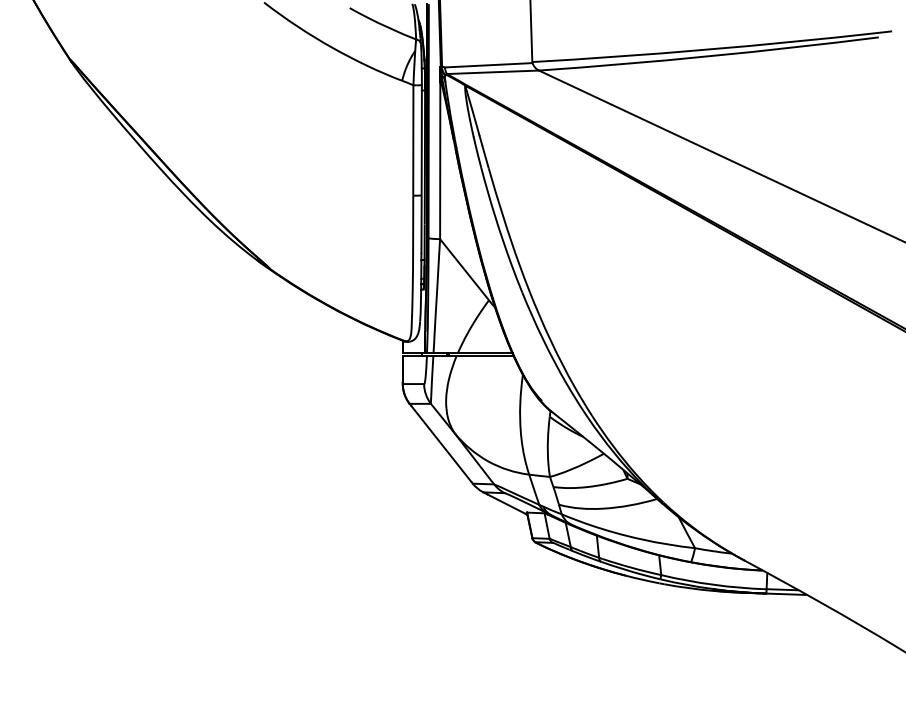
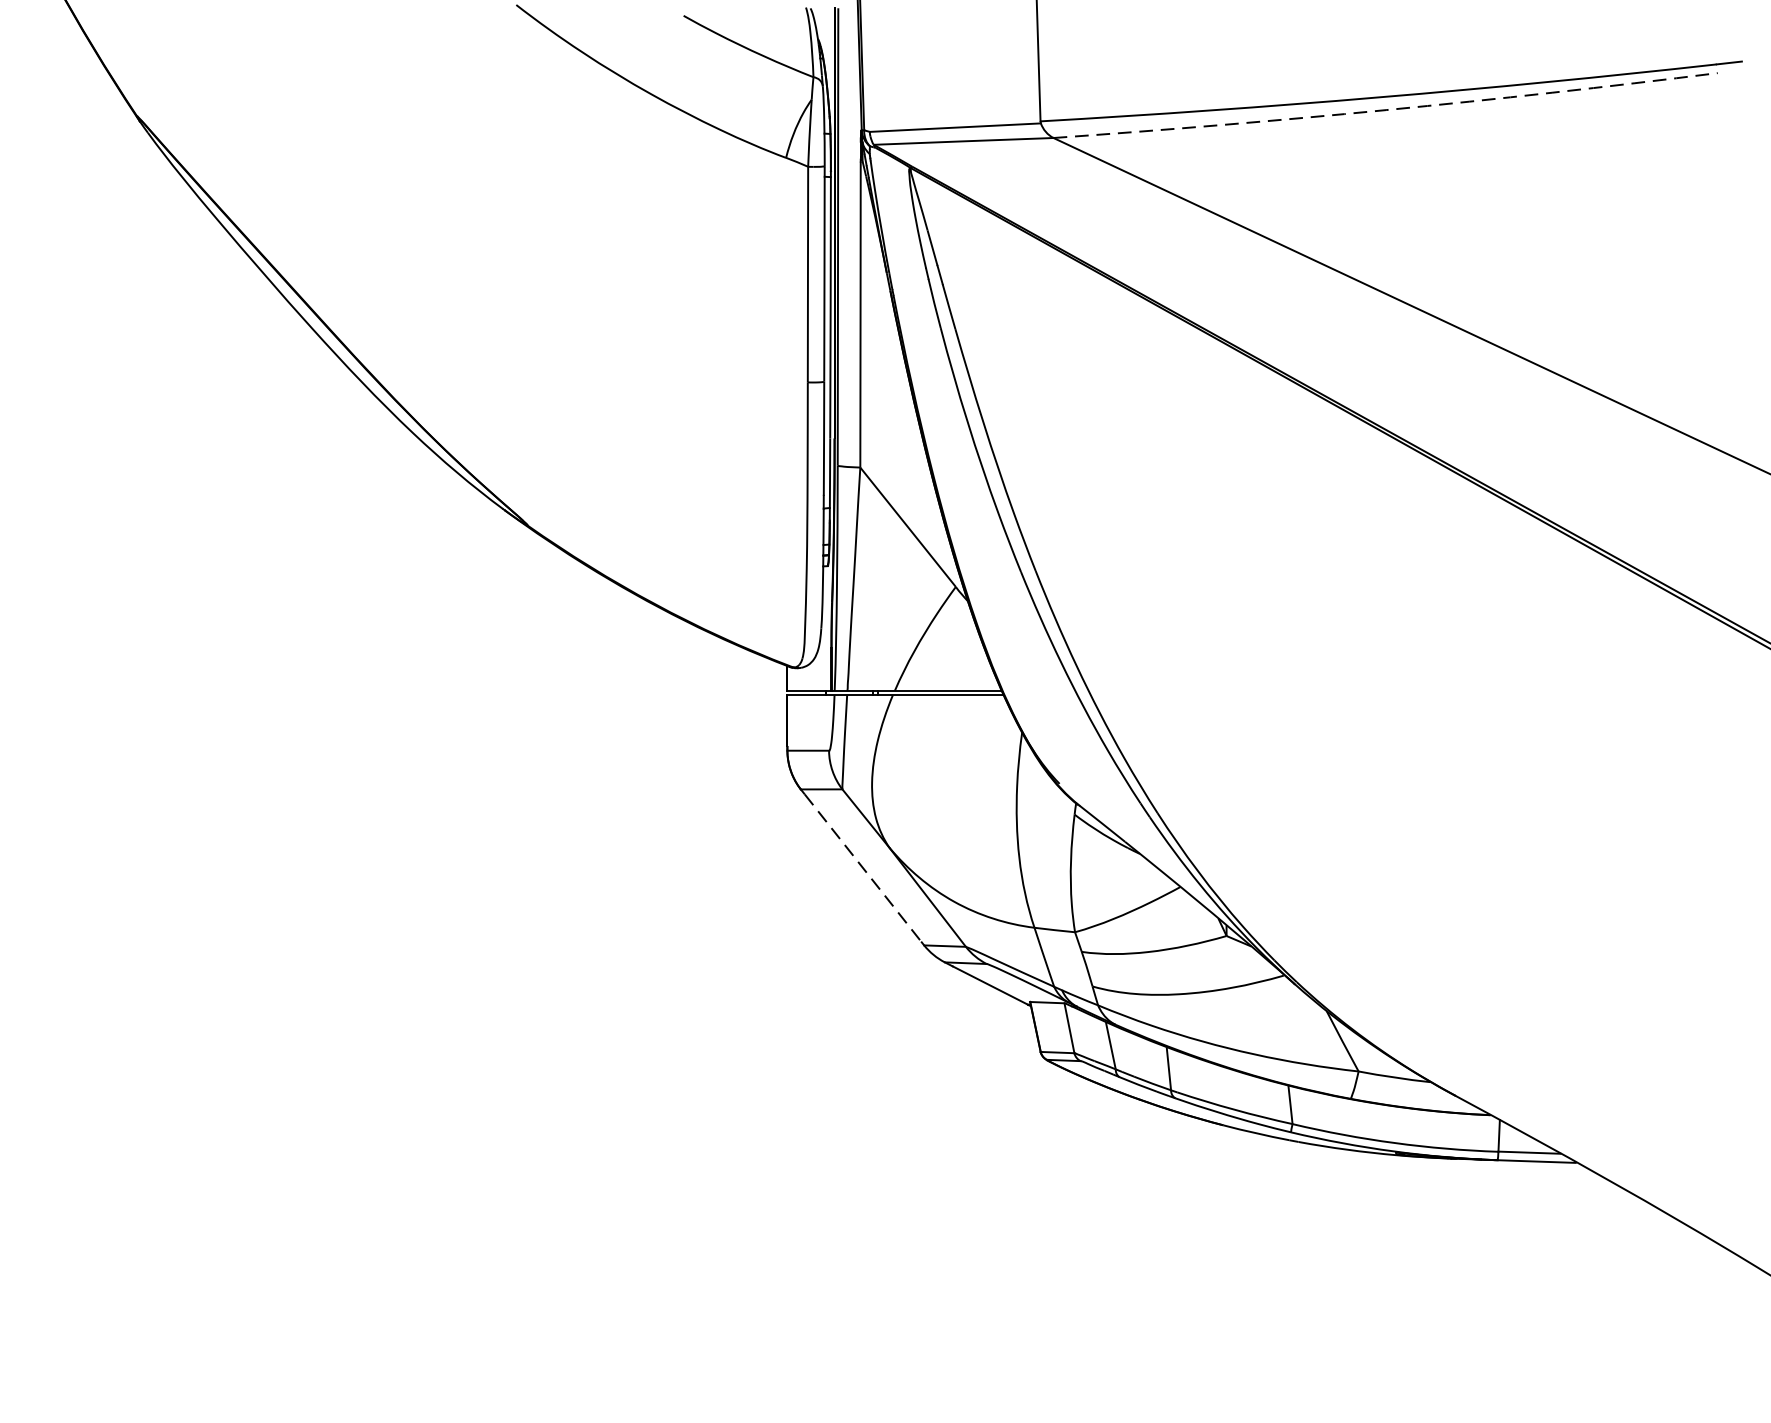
arc: (709, 56) -> (1386, 110), solid -> dashed
line: (441, 444) -> (863, 868), solid -> dashed

